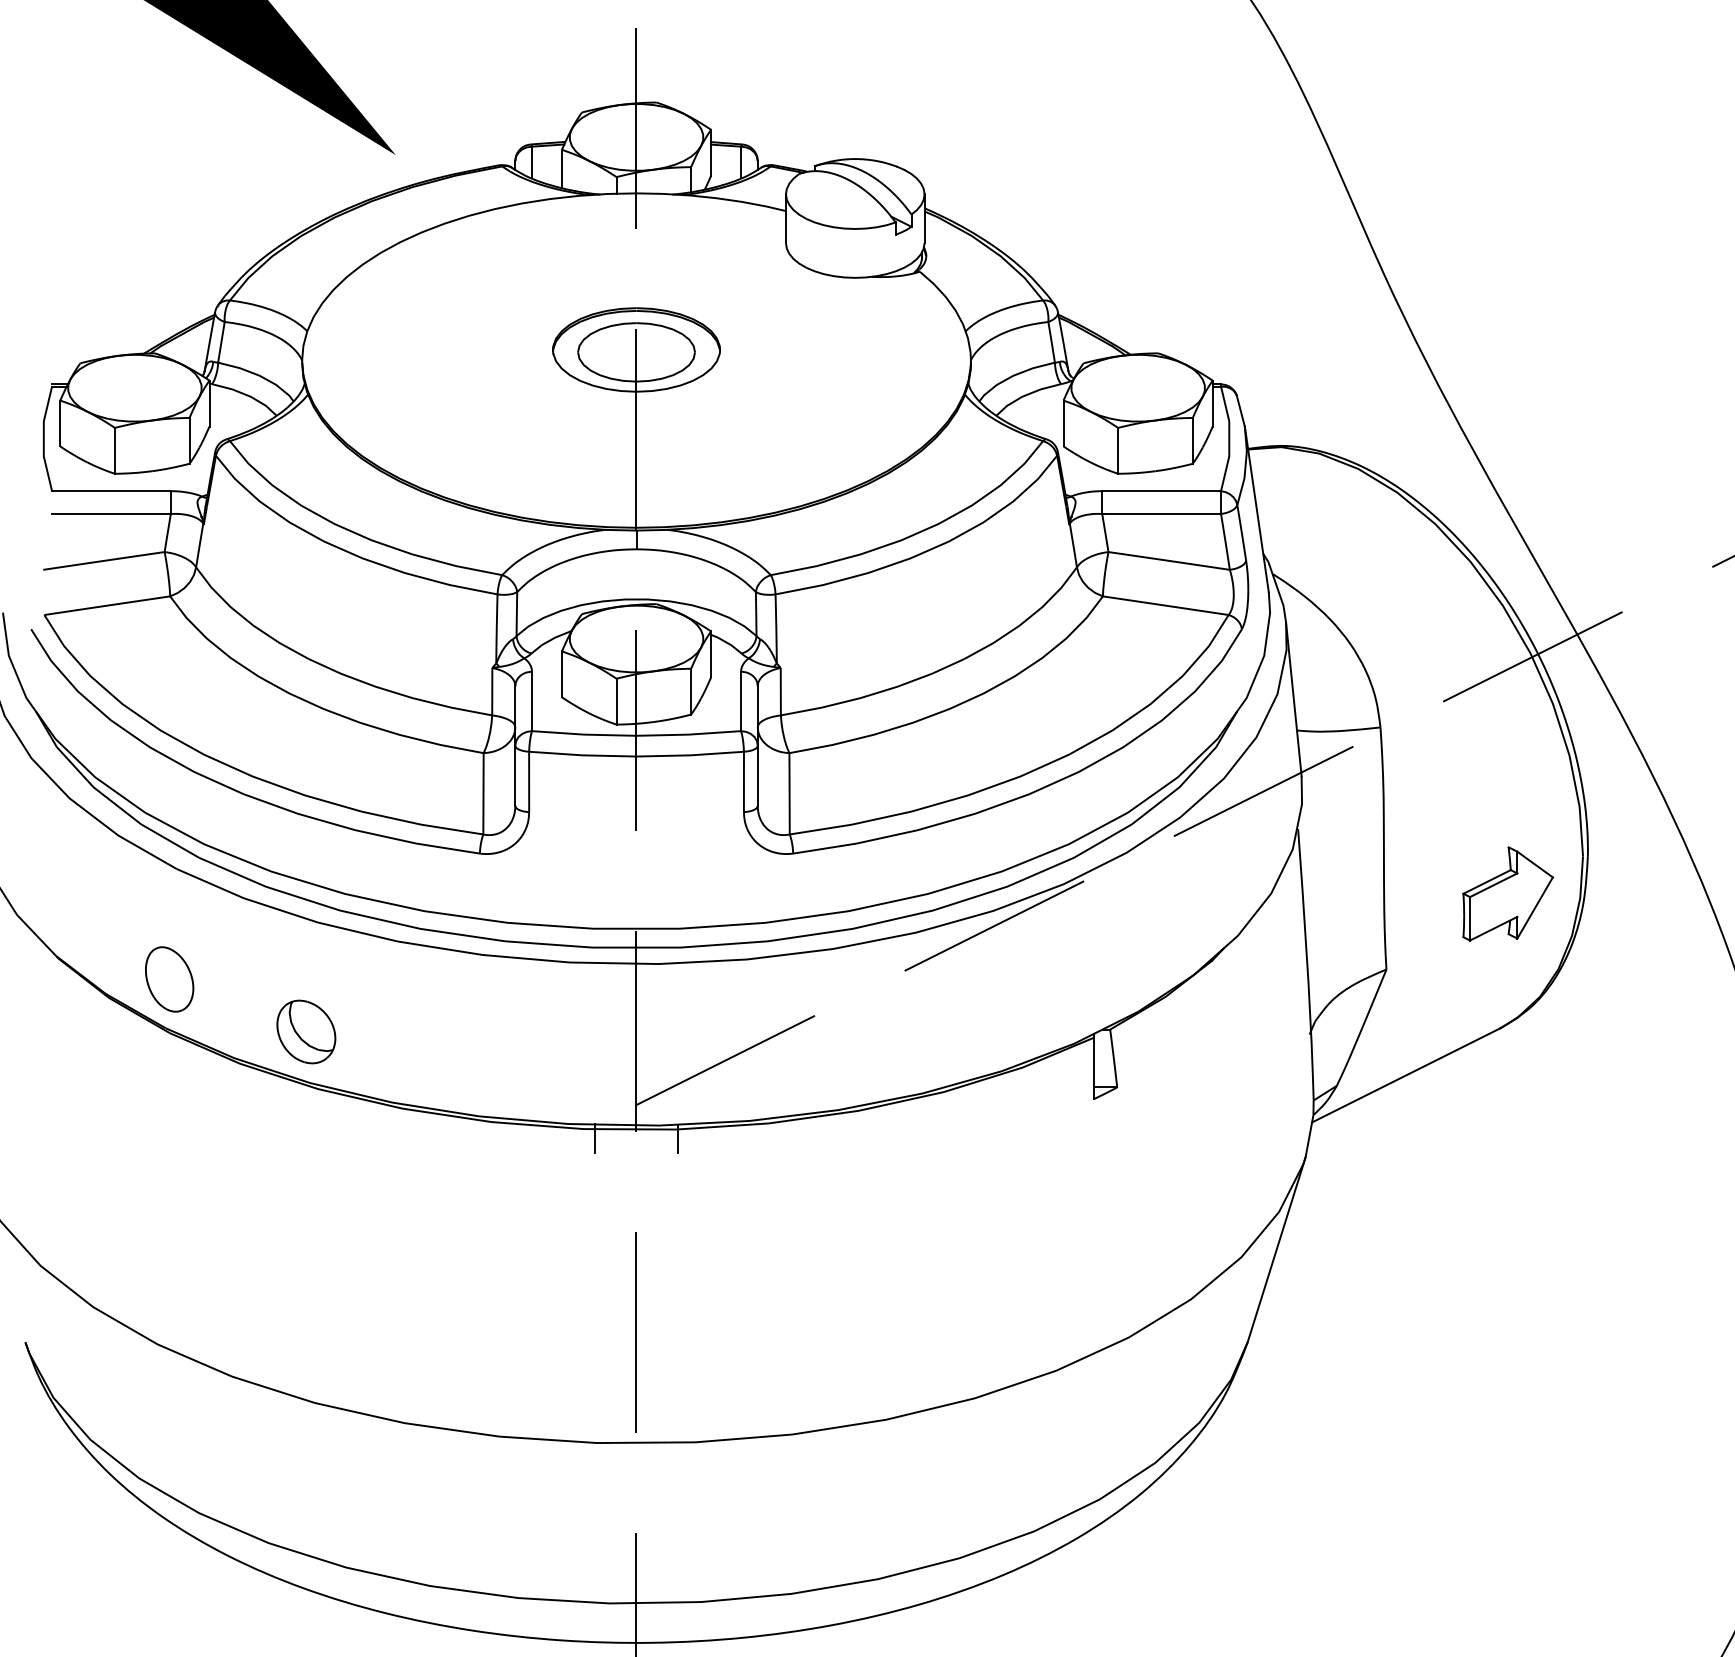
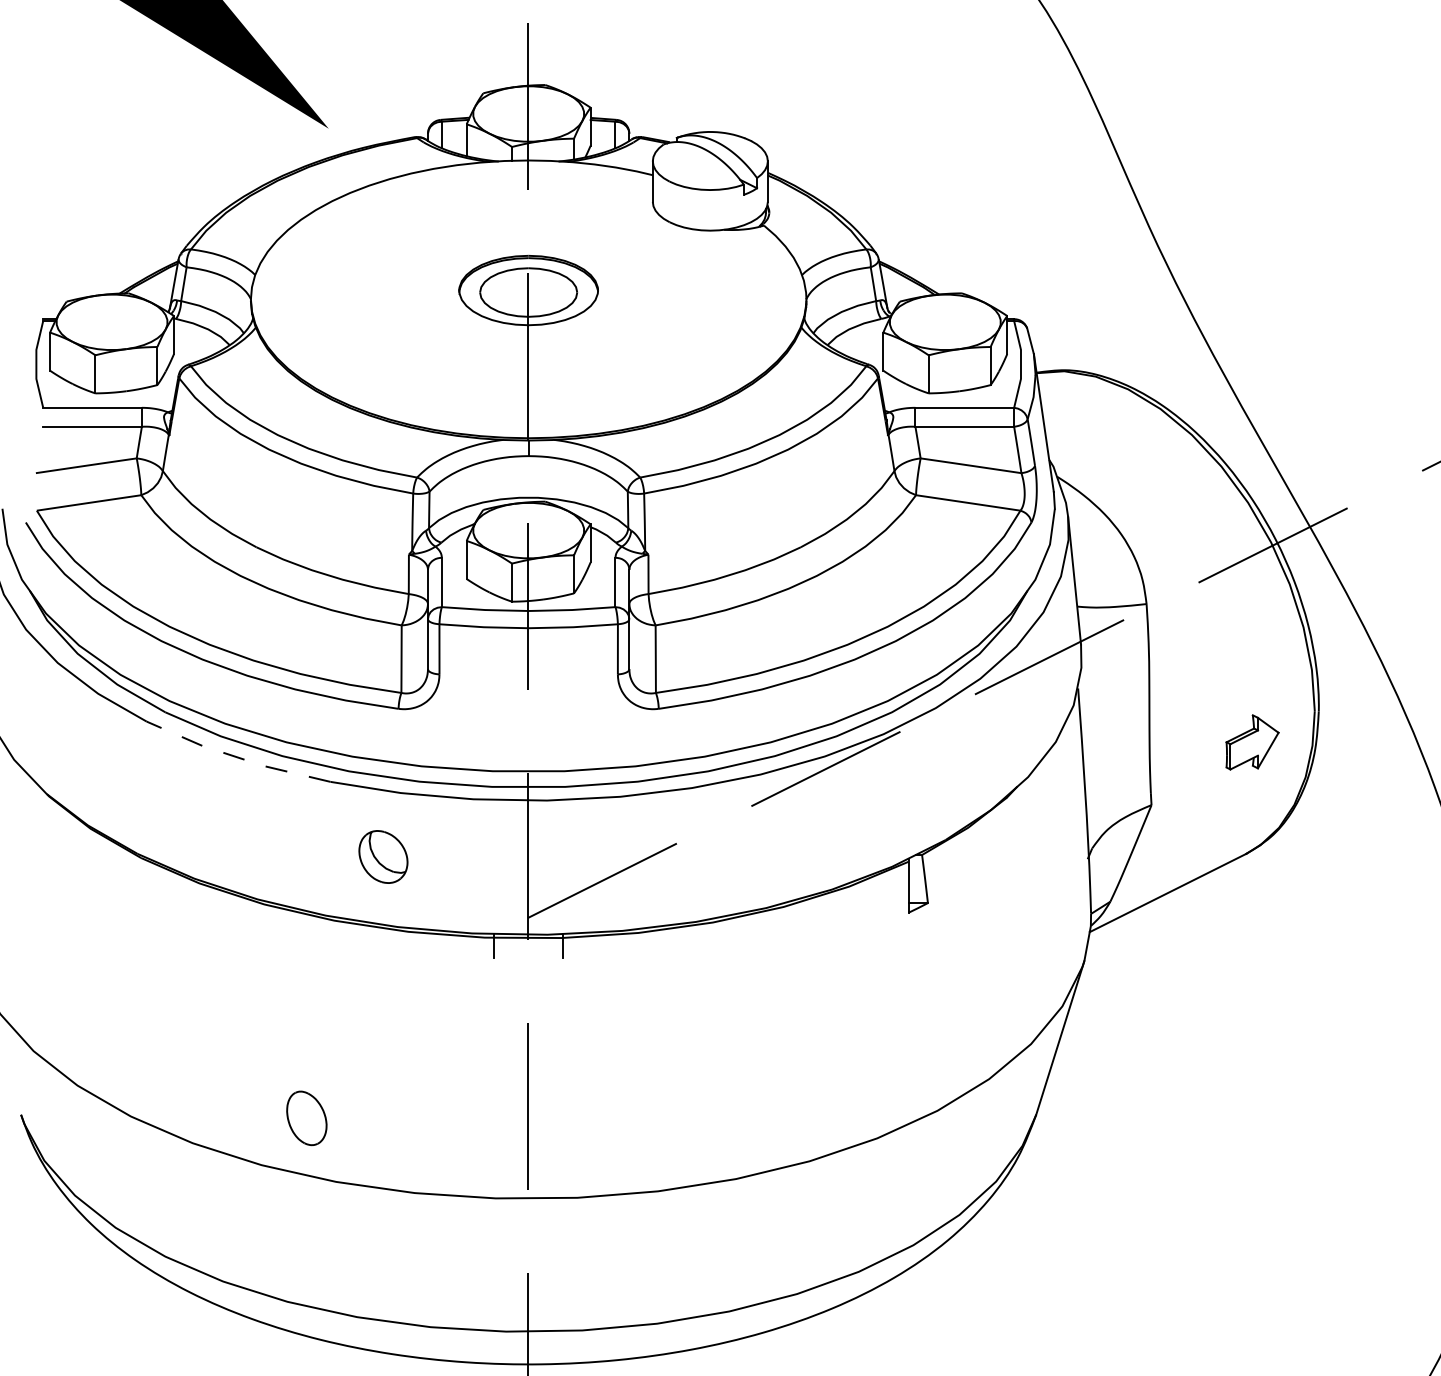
part: (1508, 894) -> (1252, 742), size x0.7
line: (284, 912) -> (236, 757), solid -> dashed
part: (169, 979) -> (306, 1118), moved
part: (306, 1031) -> (383, 856), moved

